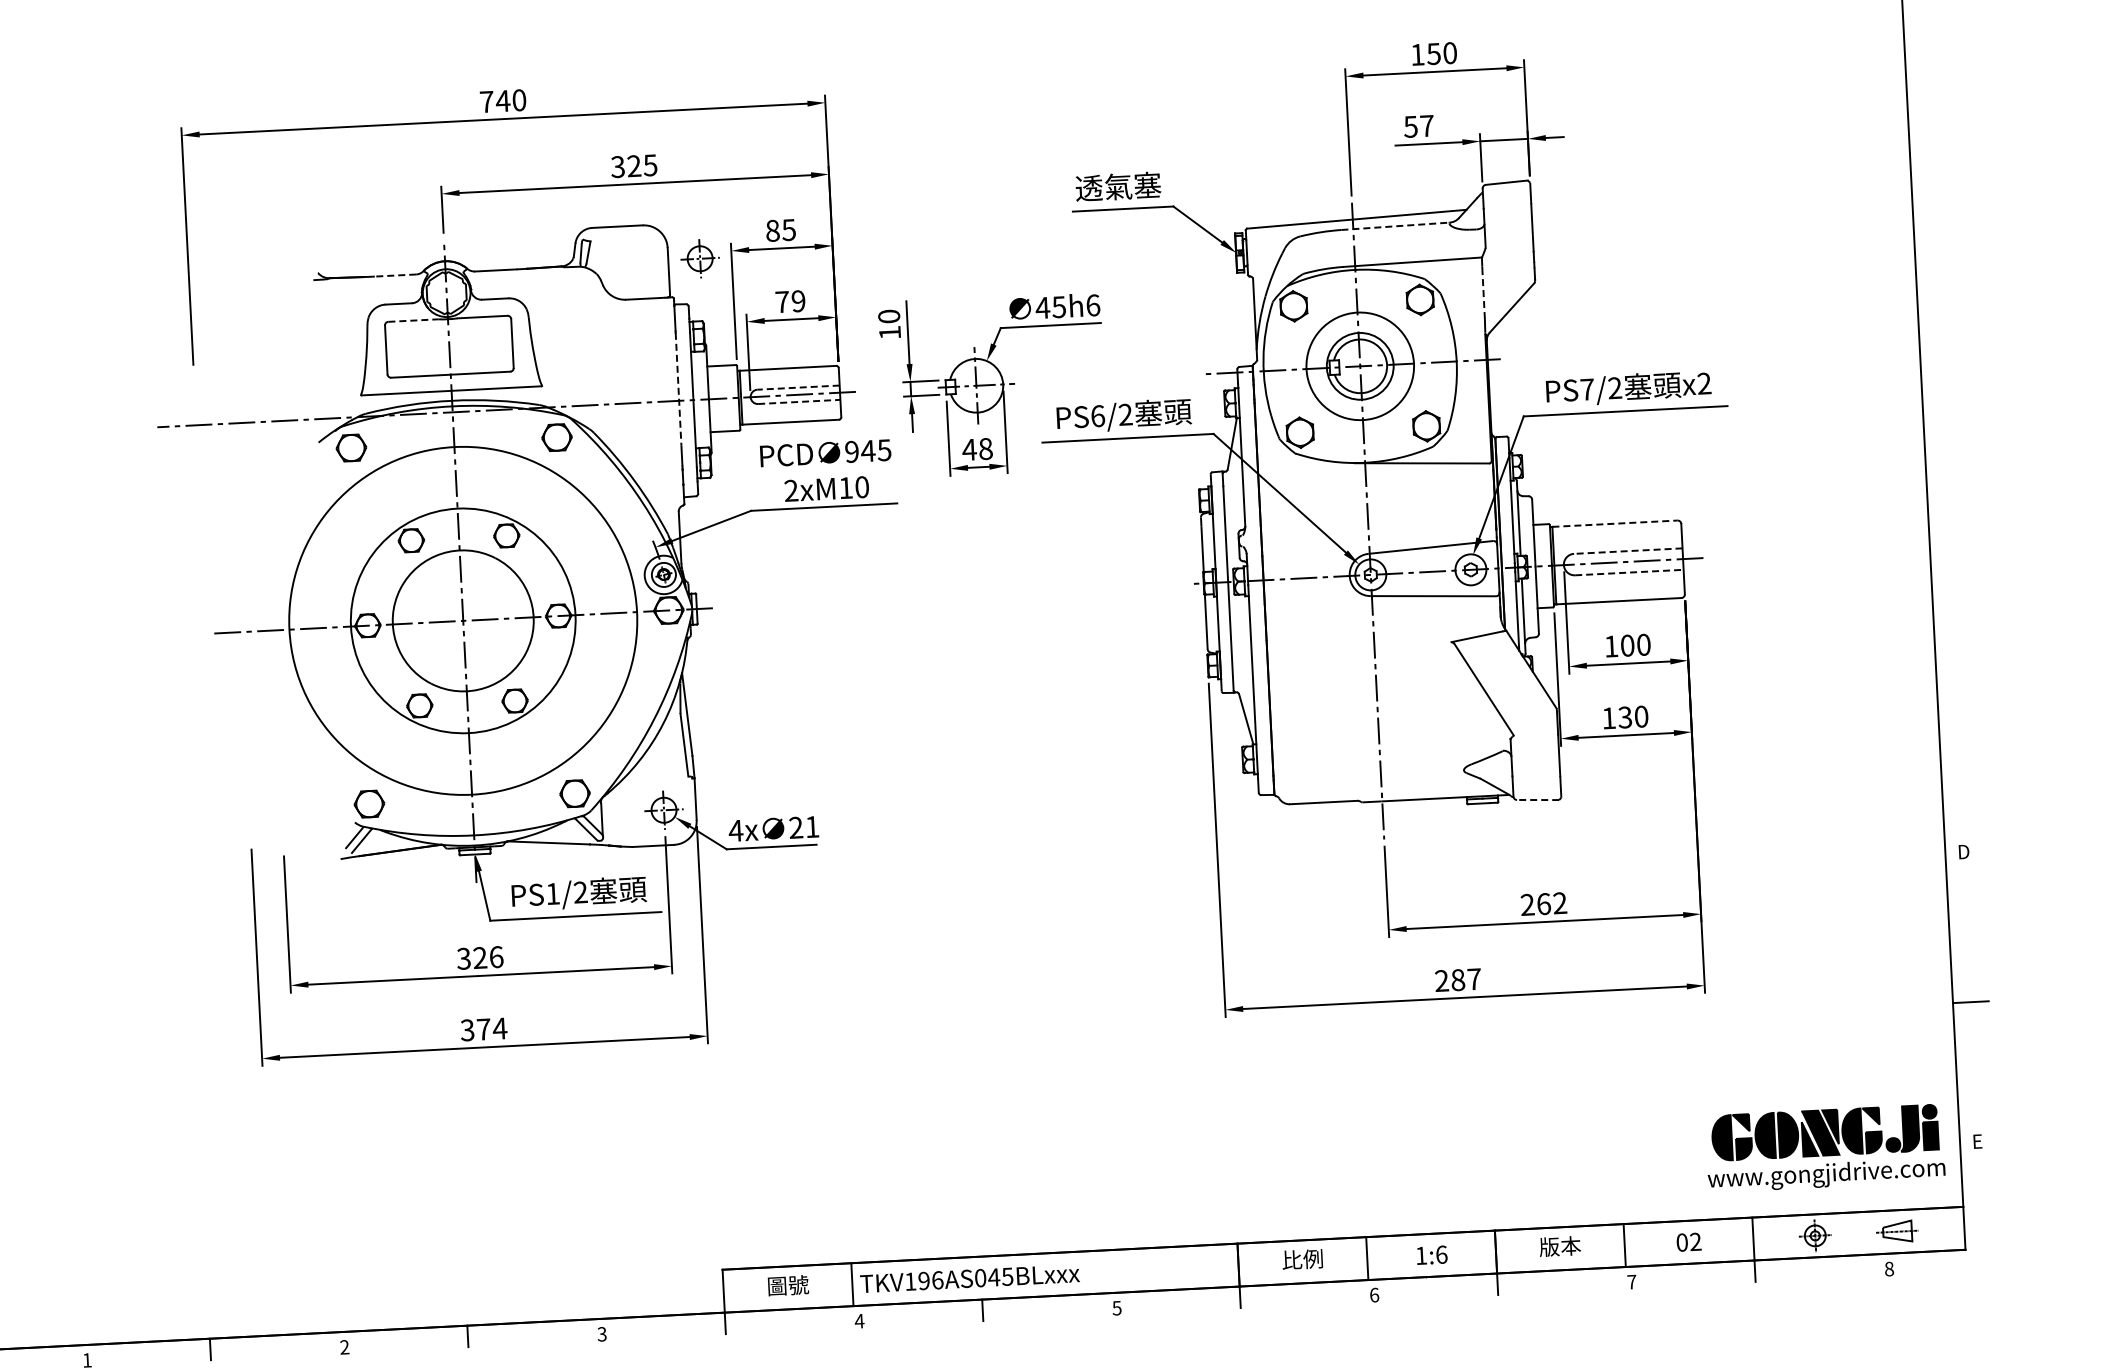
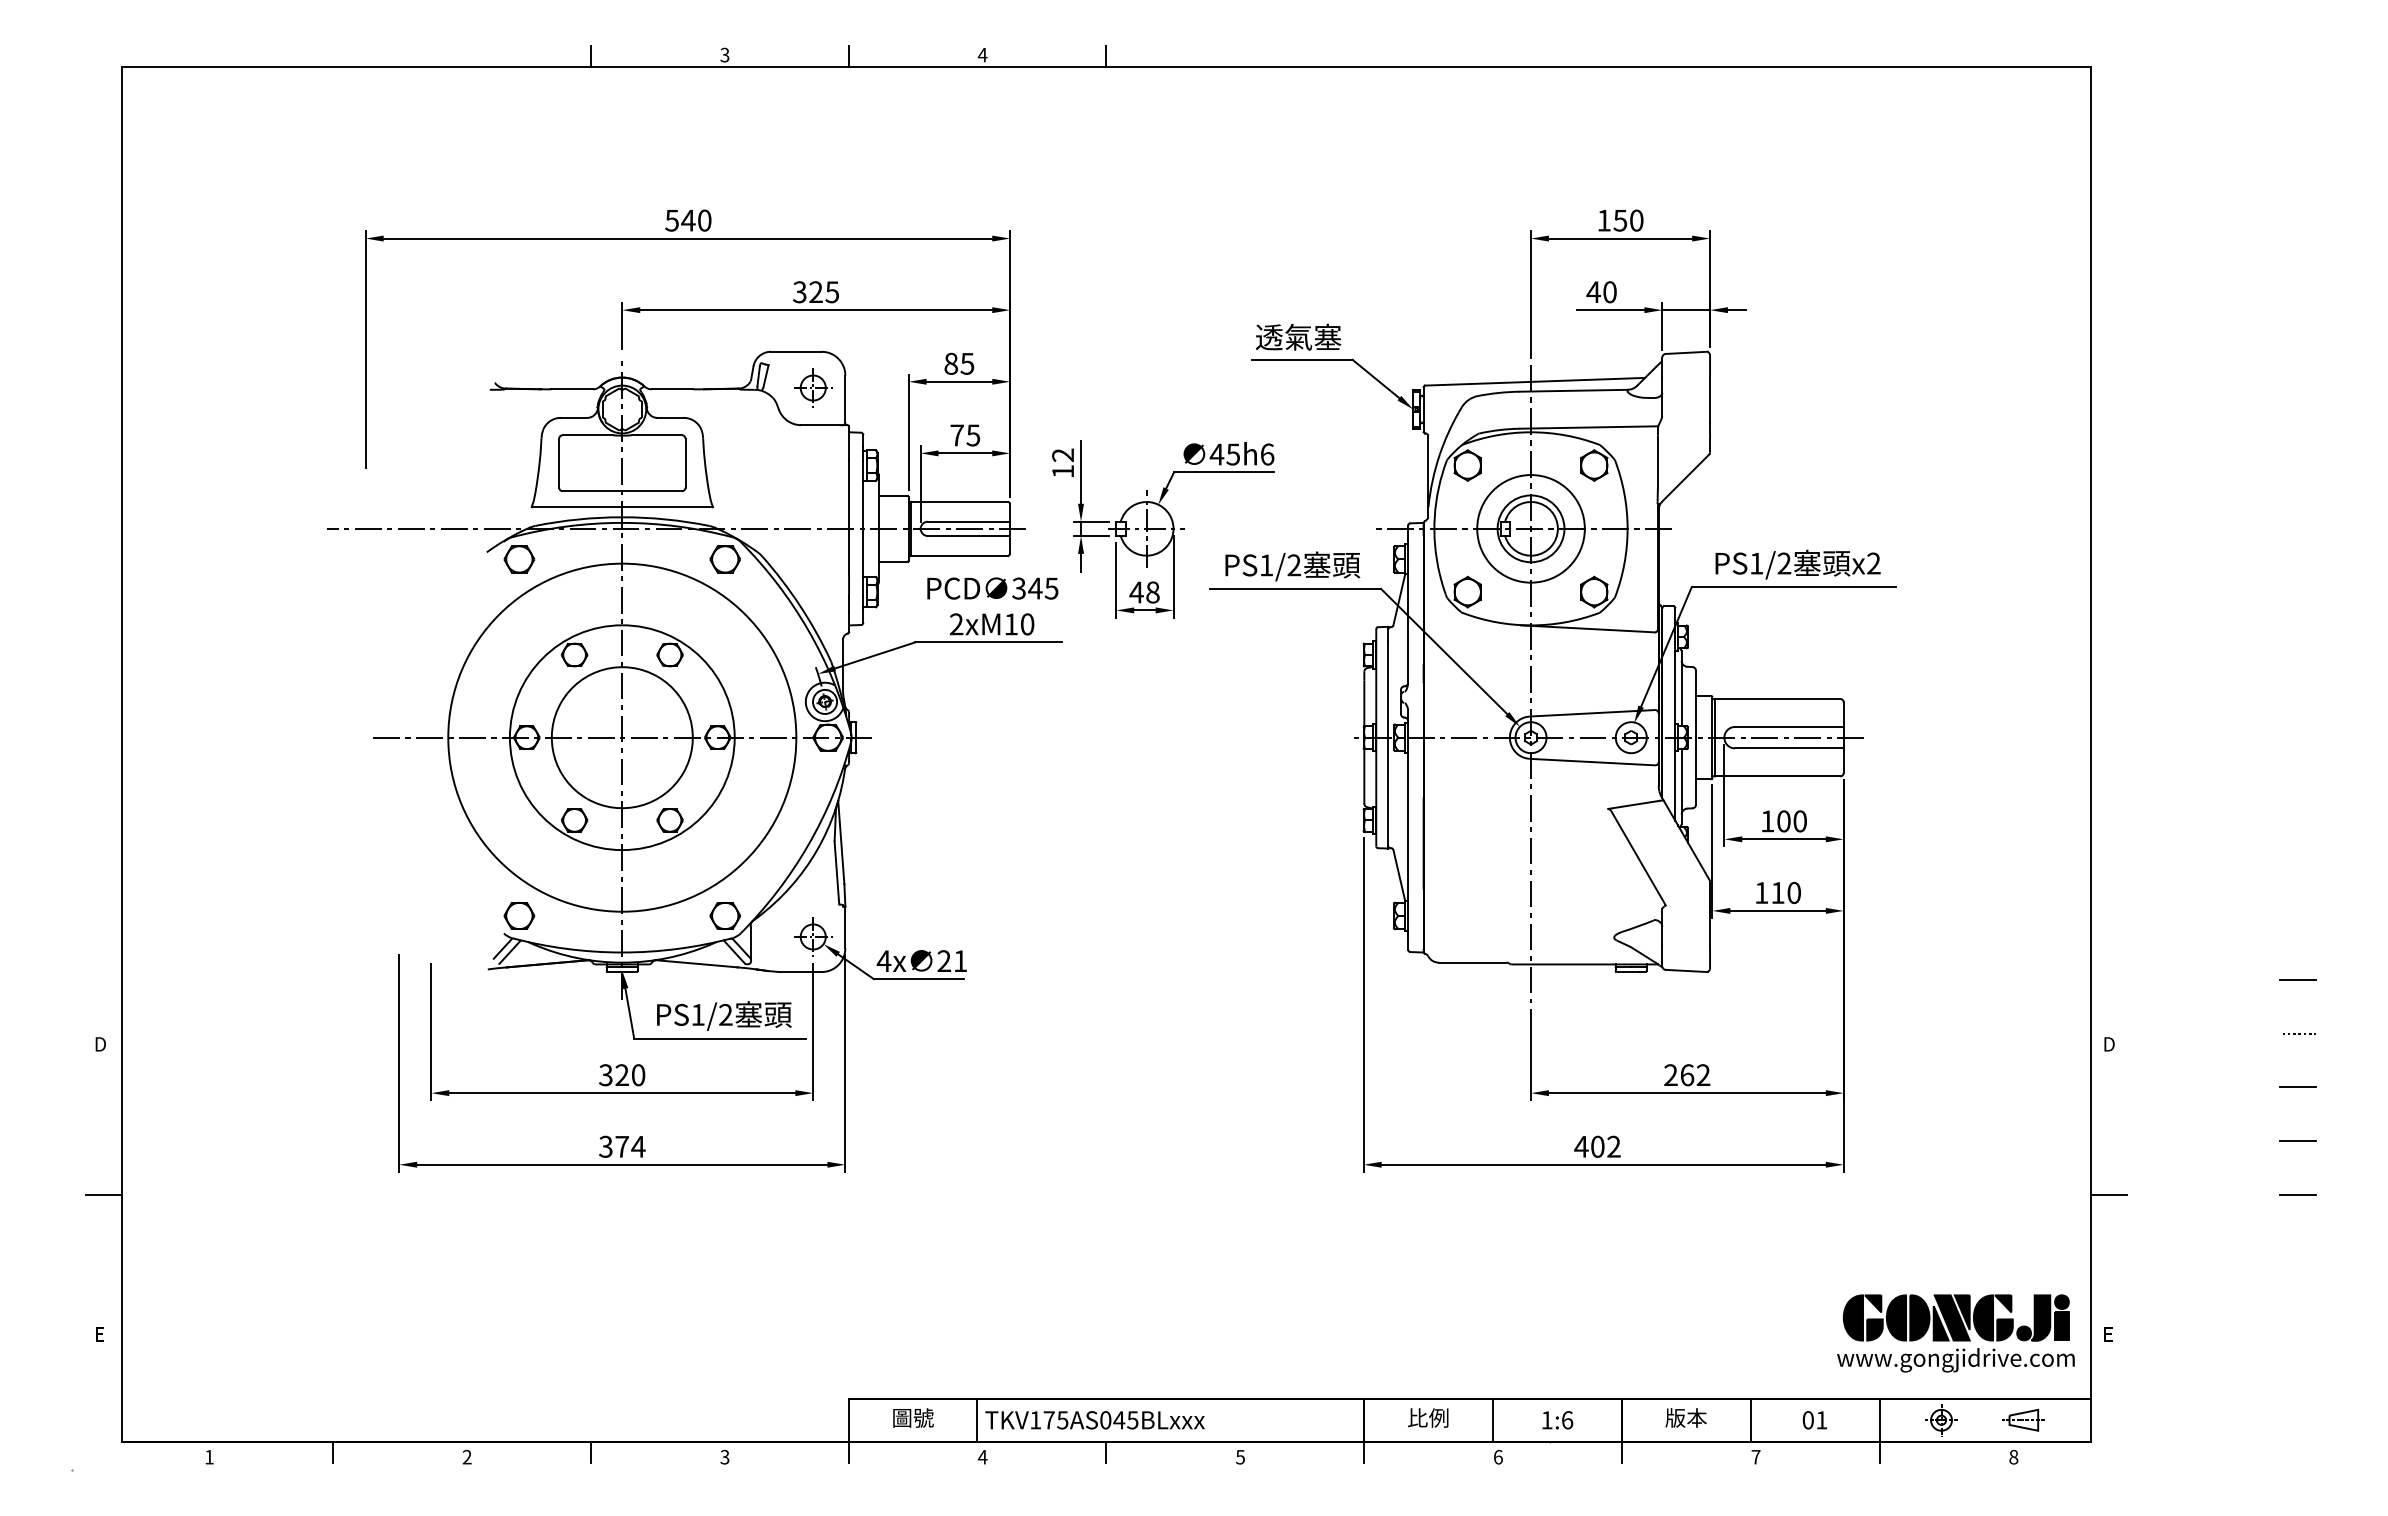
text: (486, 101) -> (671, 220), 740 -> 540
text: (1418, 126) -> (1601, 292), 57 -> 40
line: (1395, 226) -> (1573, 390), dashed -> solid
part: (700, 258) -> (813, 387), moved
line: (395, 275) -> (572, 389), dashed -> solid
line: (1483, 294) -> (1657, 463), dashed -> solid
text: (798, 301) -> (973, 435), 79 -> 75
text: (889, 315) -> (1063, 454), 10 -> 12
line: (413, 320) -> (587, 435), dashed -> solid
line: (798, 387) -> (968, 521), dashed -> solid
line: (679, 389) -> (849, 517), dashed -> solid
text: (1587, 389) -> (1756, 563), PS7/2 -> PS1/2
line: (799, 402) -> (969, 536), dashed -> solid
text: (1097, 416) -> (1266, 565), PS6/2 -> PS1/2
text: (851, 451) -> (1018, 588), 945 -> 345
line: (1614, 523) -> (1777, 698), dashed -> solid
line: (1627, 550) -> (1788, 726), dashed -> solid
line: (1629, 572) -> (1789, 748), dashed -> solid
text: (1624, 718) -> (1777, 893), 130 -> 110
line: (1537, 799) -> (1686, 970), dashed -> solid
text: (496, 957) -> (638, 1075), 326 -> 320
text: (1457, 979) -> (1597, 1146), 287 -> 402
text: (1695, 1242) -> (1821, 1420), 02 -> 01
text: (930, 1280) -> (1055, 1420), TKV196AS045BLxxx -> TKV175AS045BLxxx

